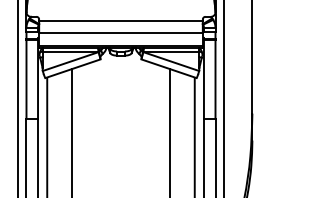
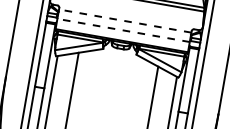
line: (121, 21) -> (125, 21), solid -> dashed
line: (121, 32) -> (124, 30), solid -> dashed

